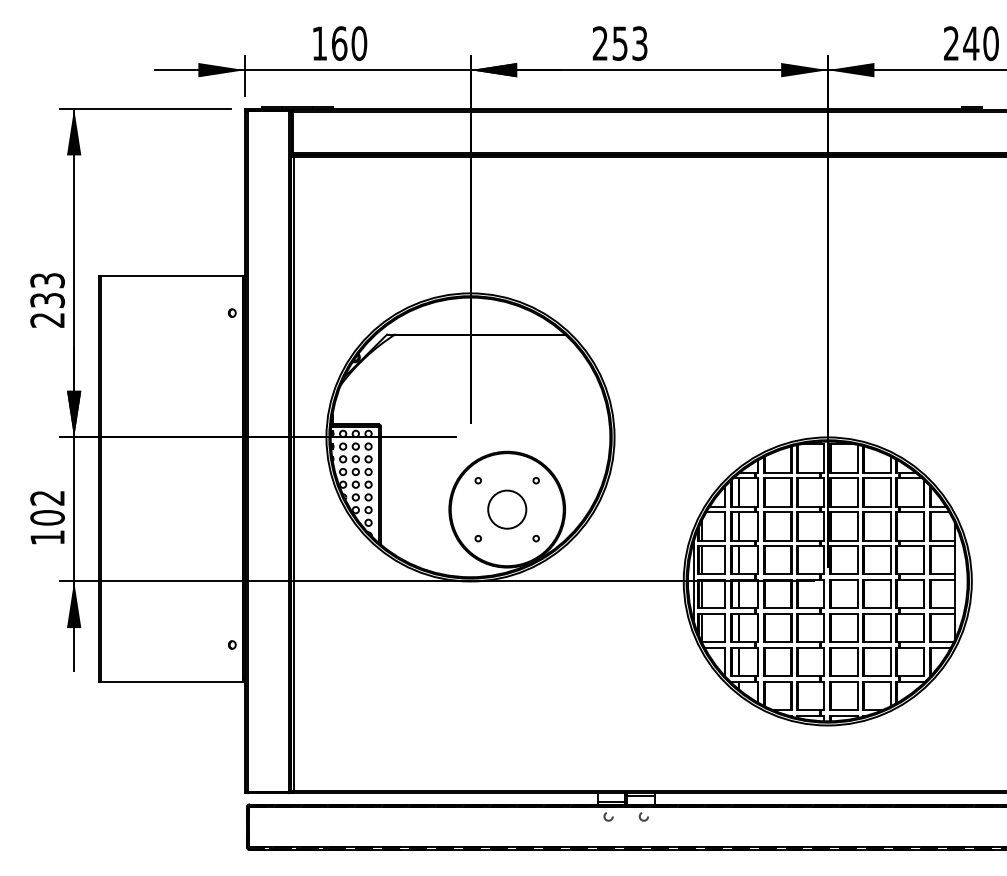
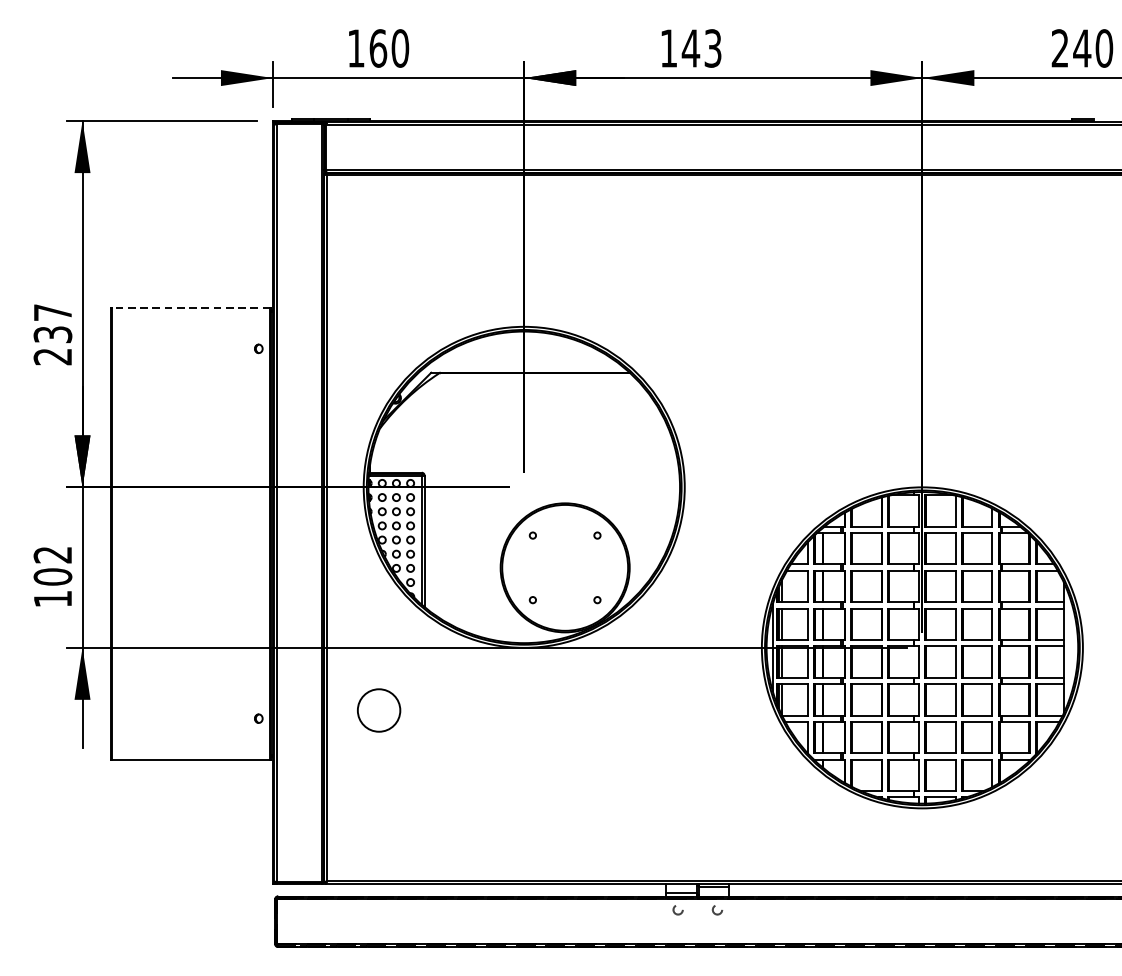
text: (610, 43) -> (680, 48), 253 -> 143
line: (171, 276) -> (191, 308), solid -> dashed
text: (47, 280) -> (52, 312), 233 -> 237
circle: (507, 509) -> (379, 710), moved

